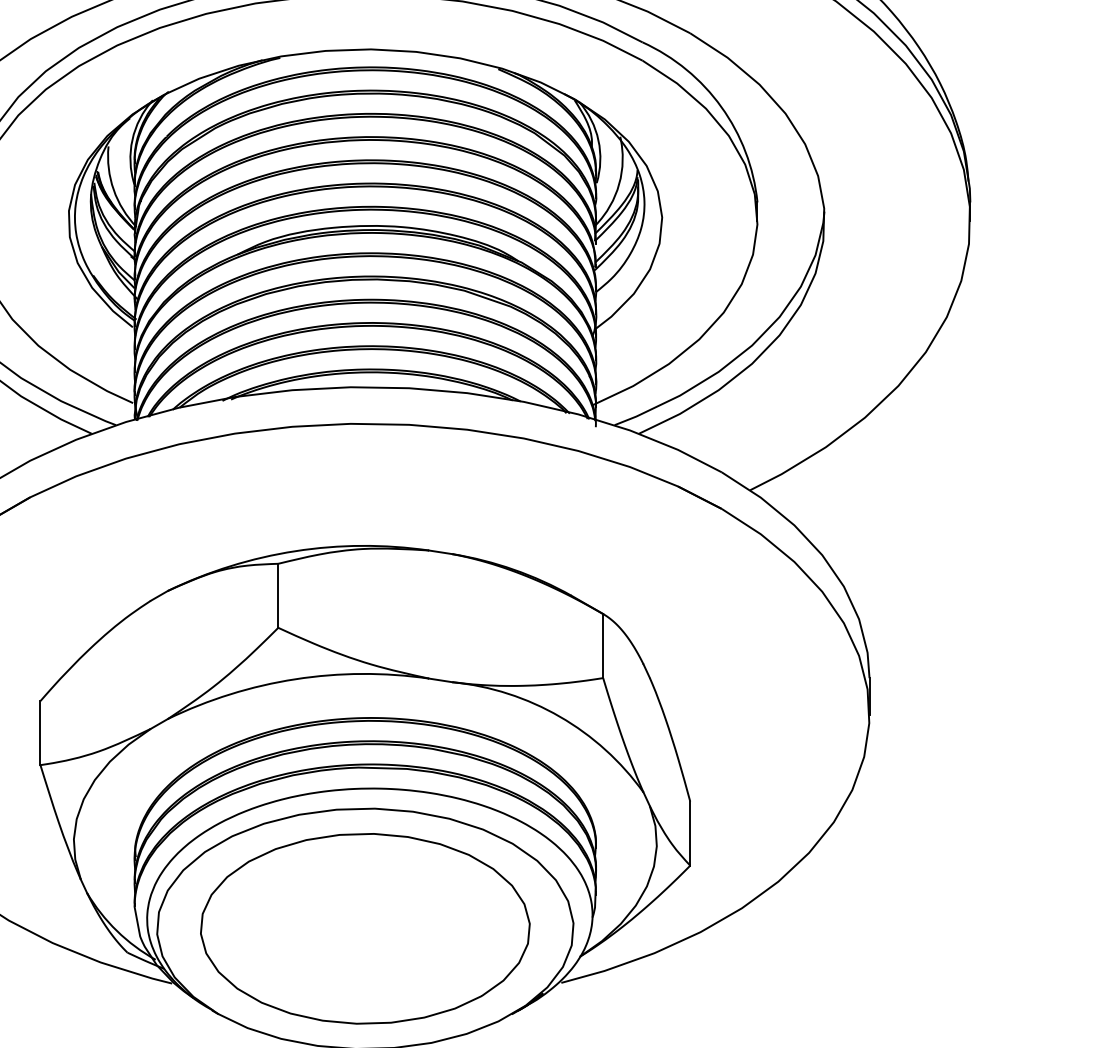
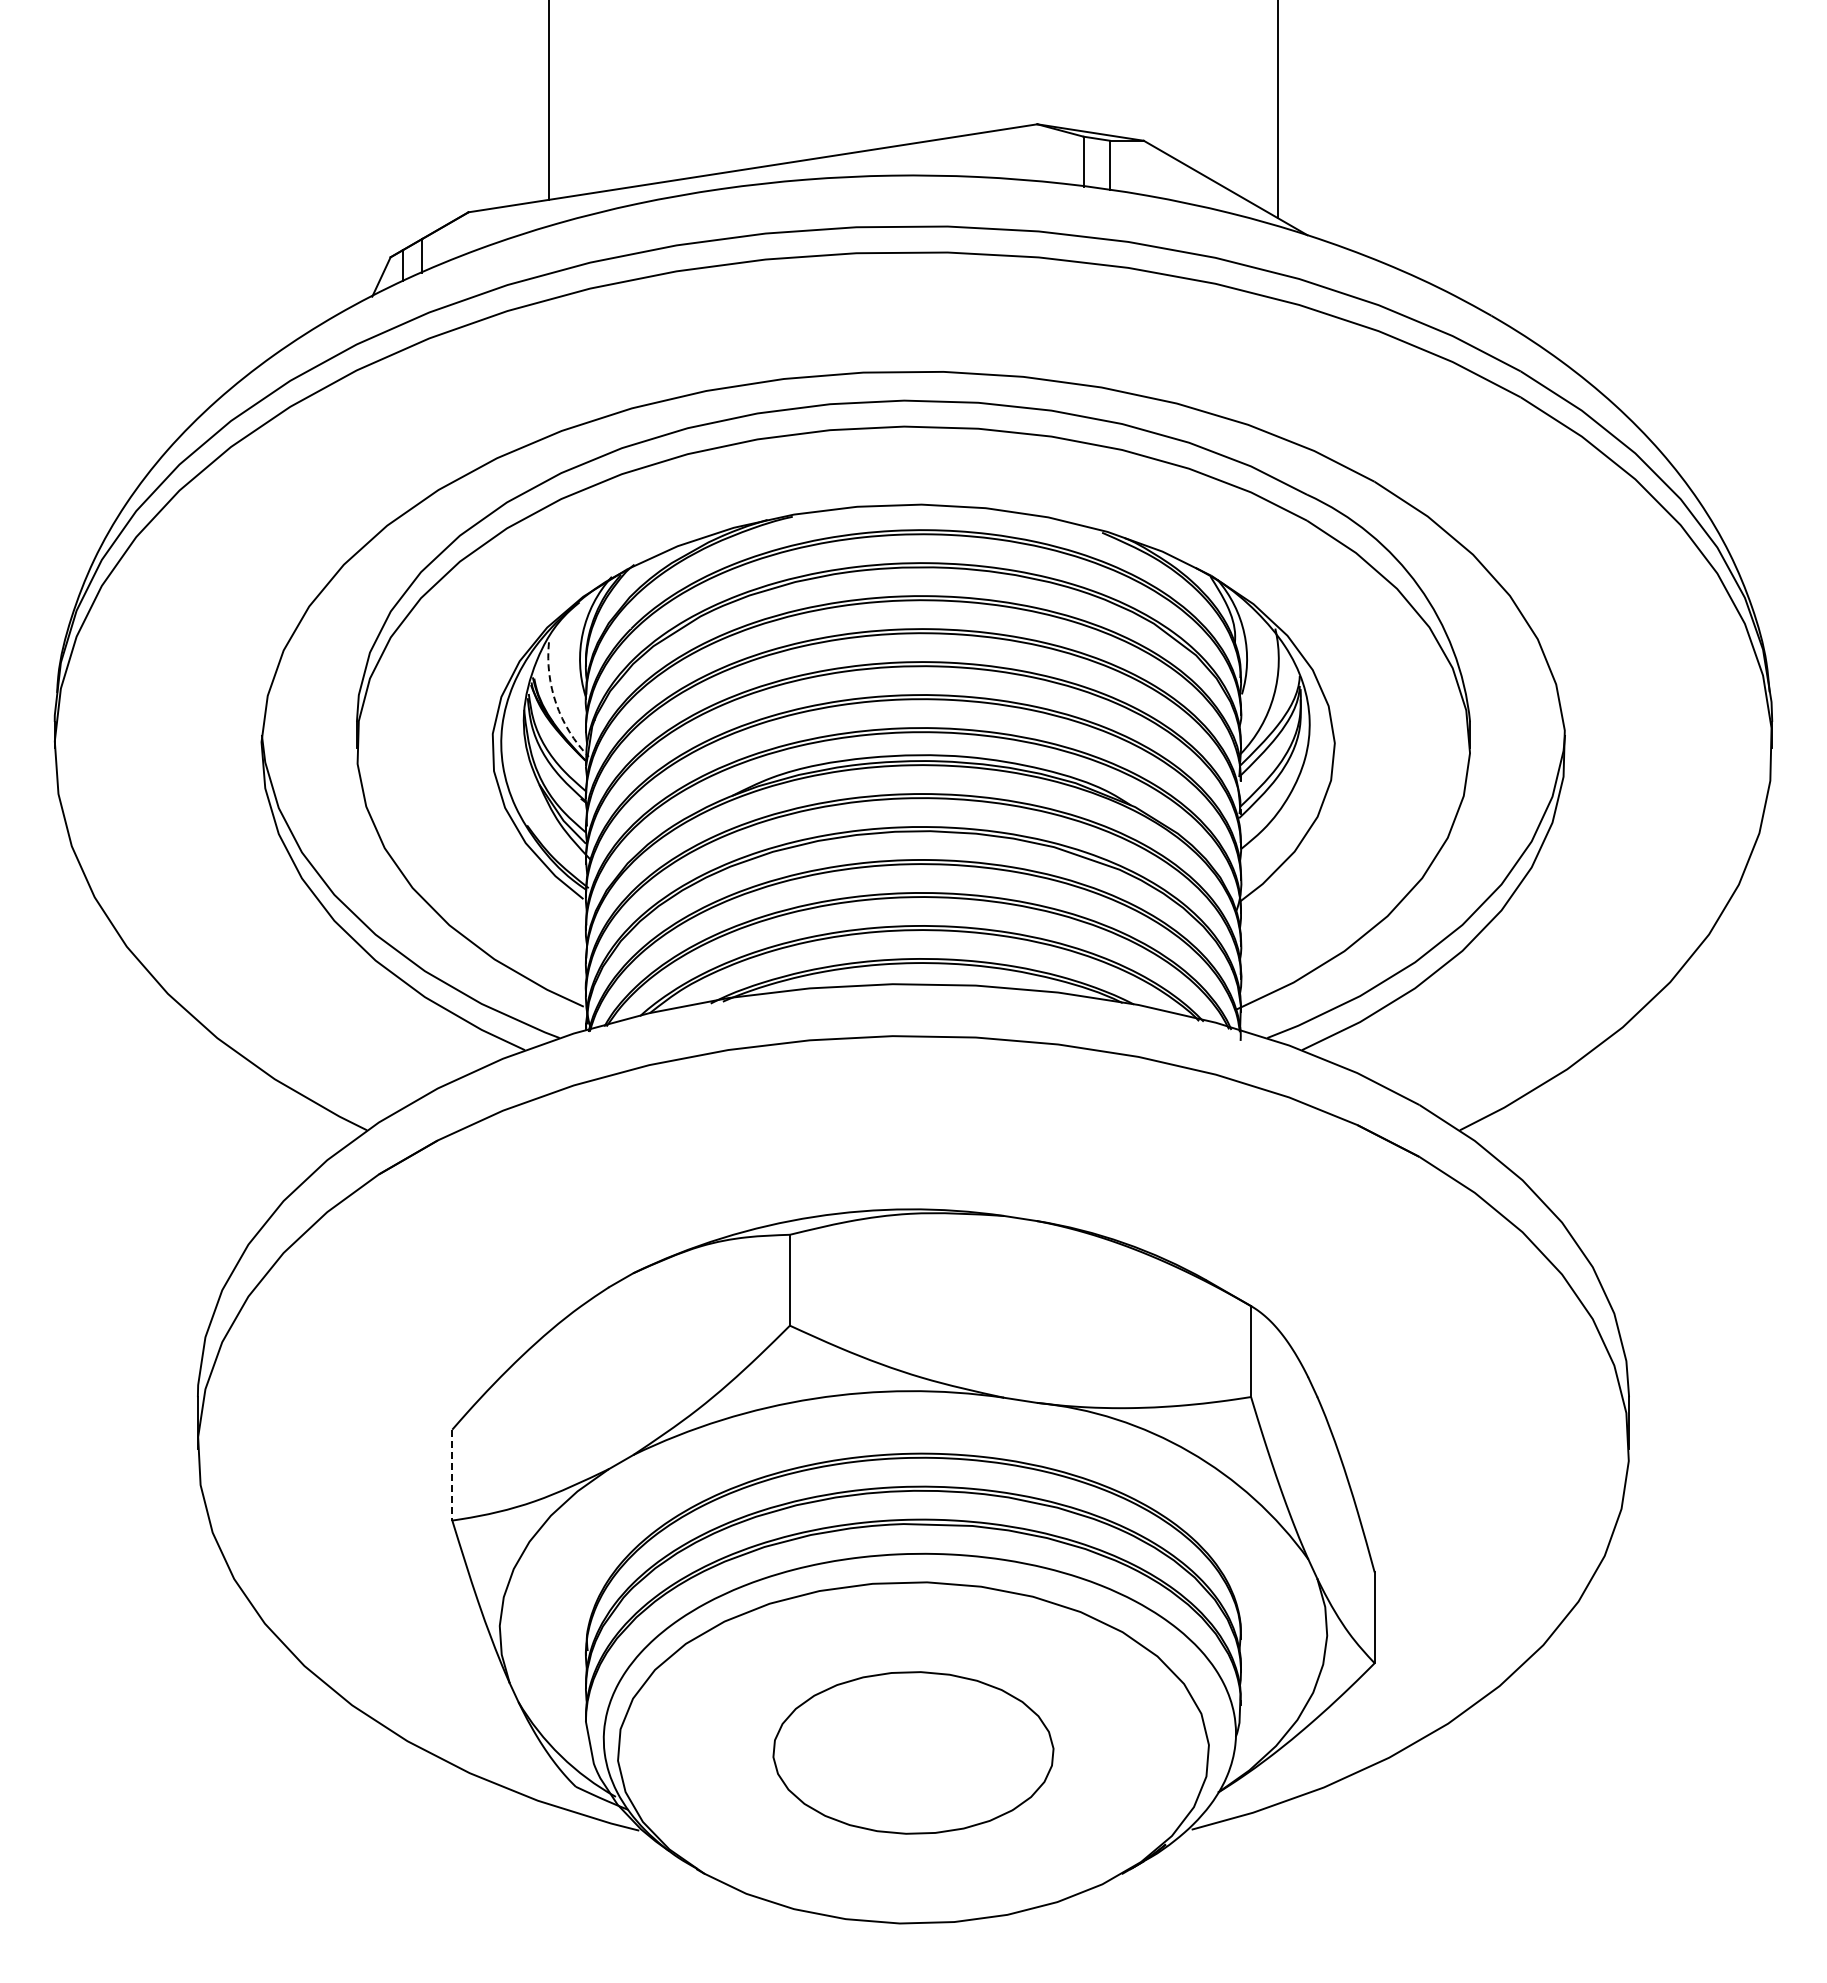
arc: (113, 189) -> (556, 703), solid -> dashed
line: (40, 733) -> (452, 1475), solid -> dashed
part: (365, 928) -> (913, 1752), size x0.6

